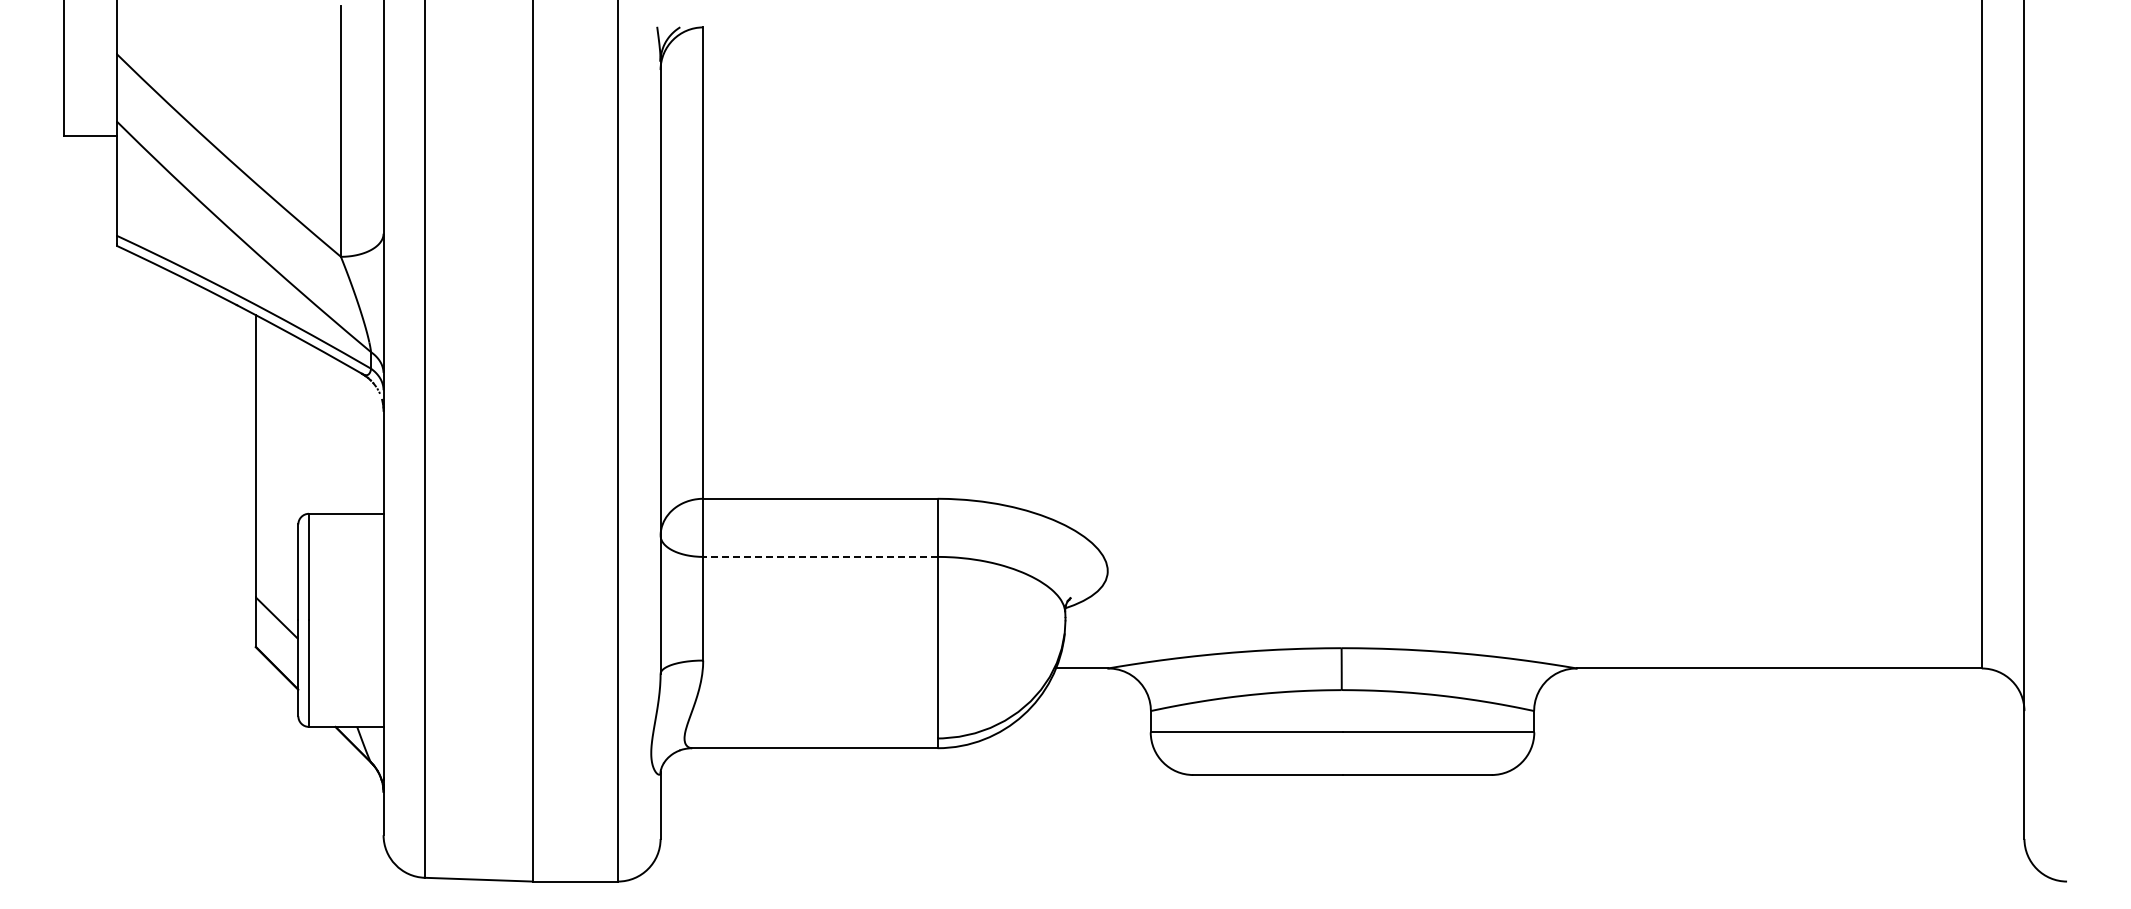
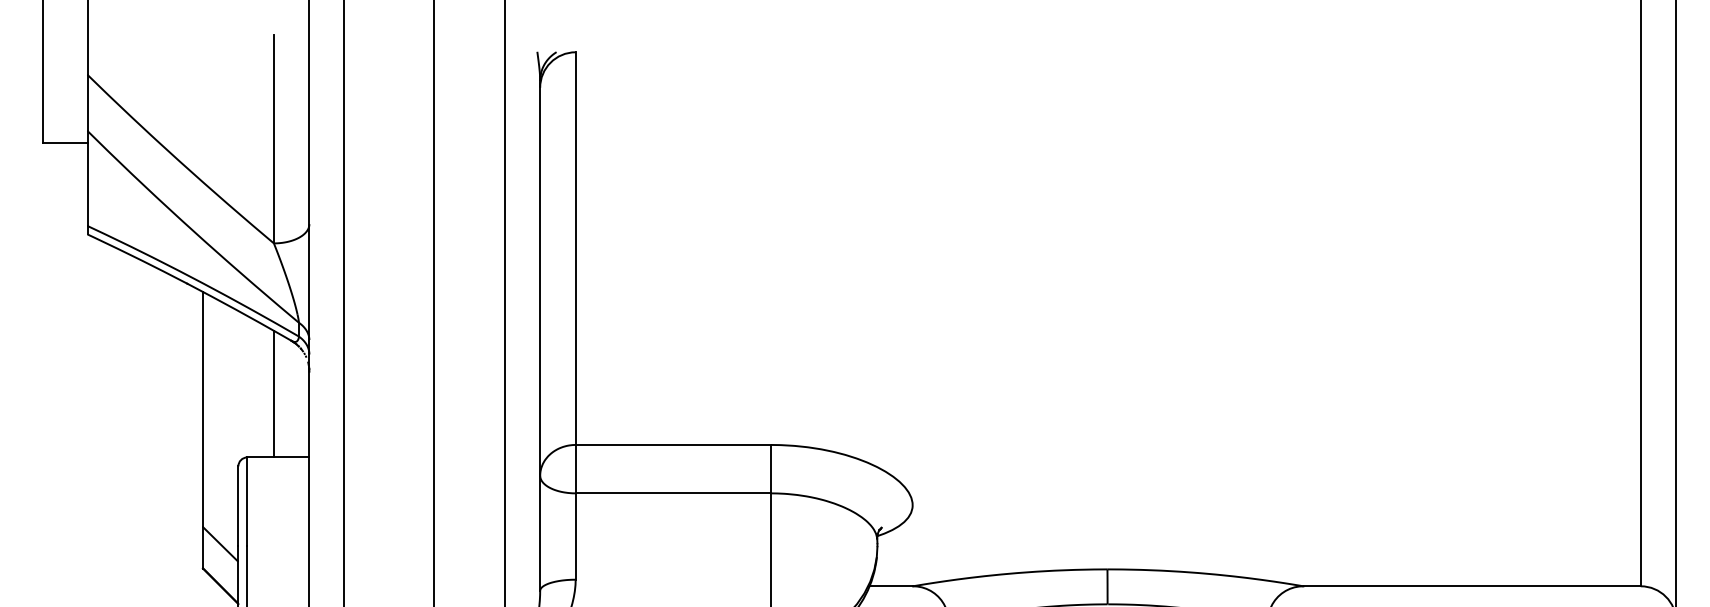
line: (340, 437) -> (273, 393), added
line: (819, 556) -> (672, 493), dashed -> solid

